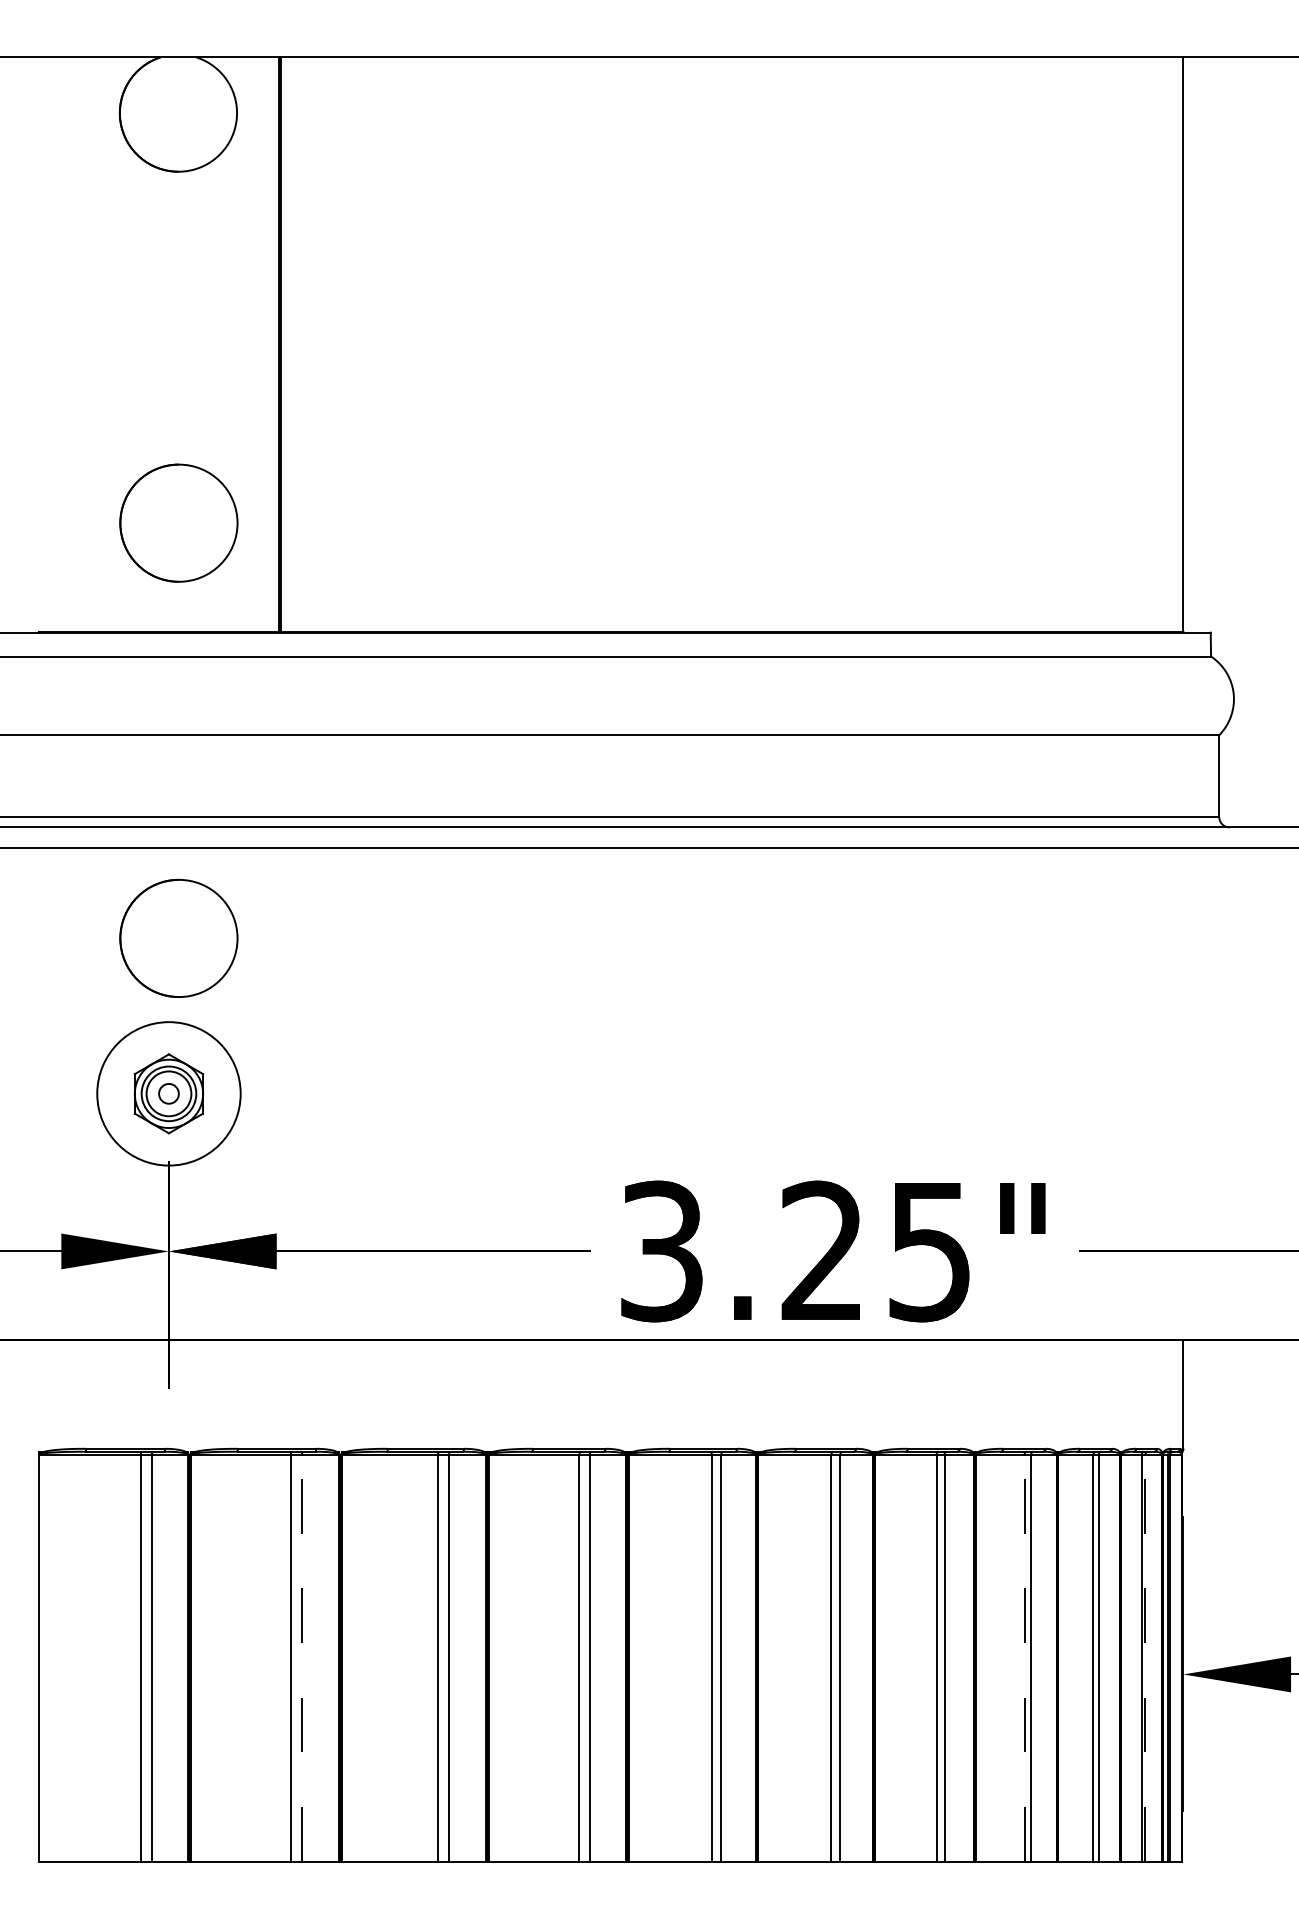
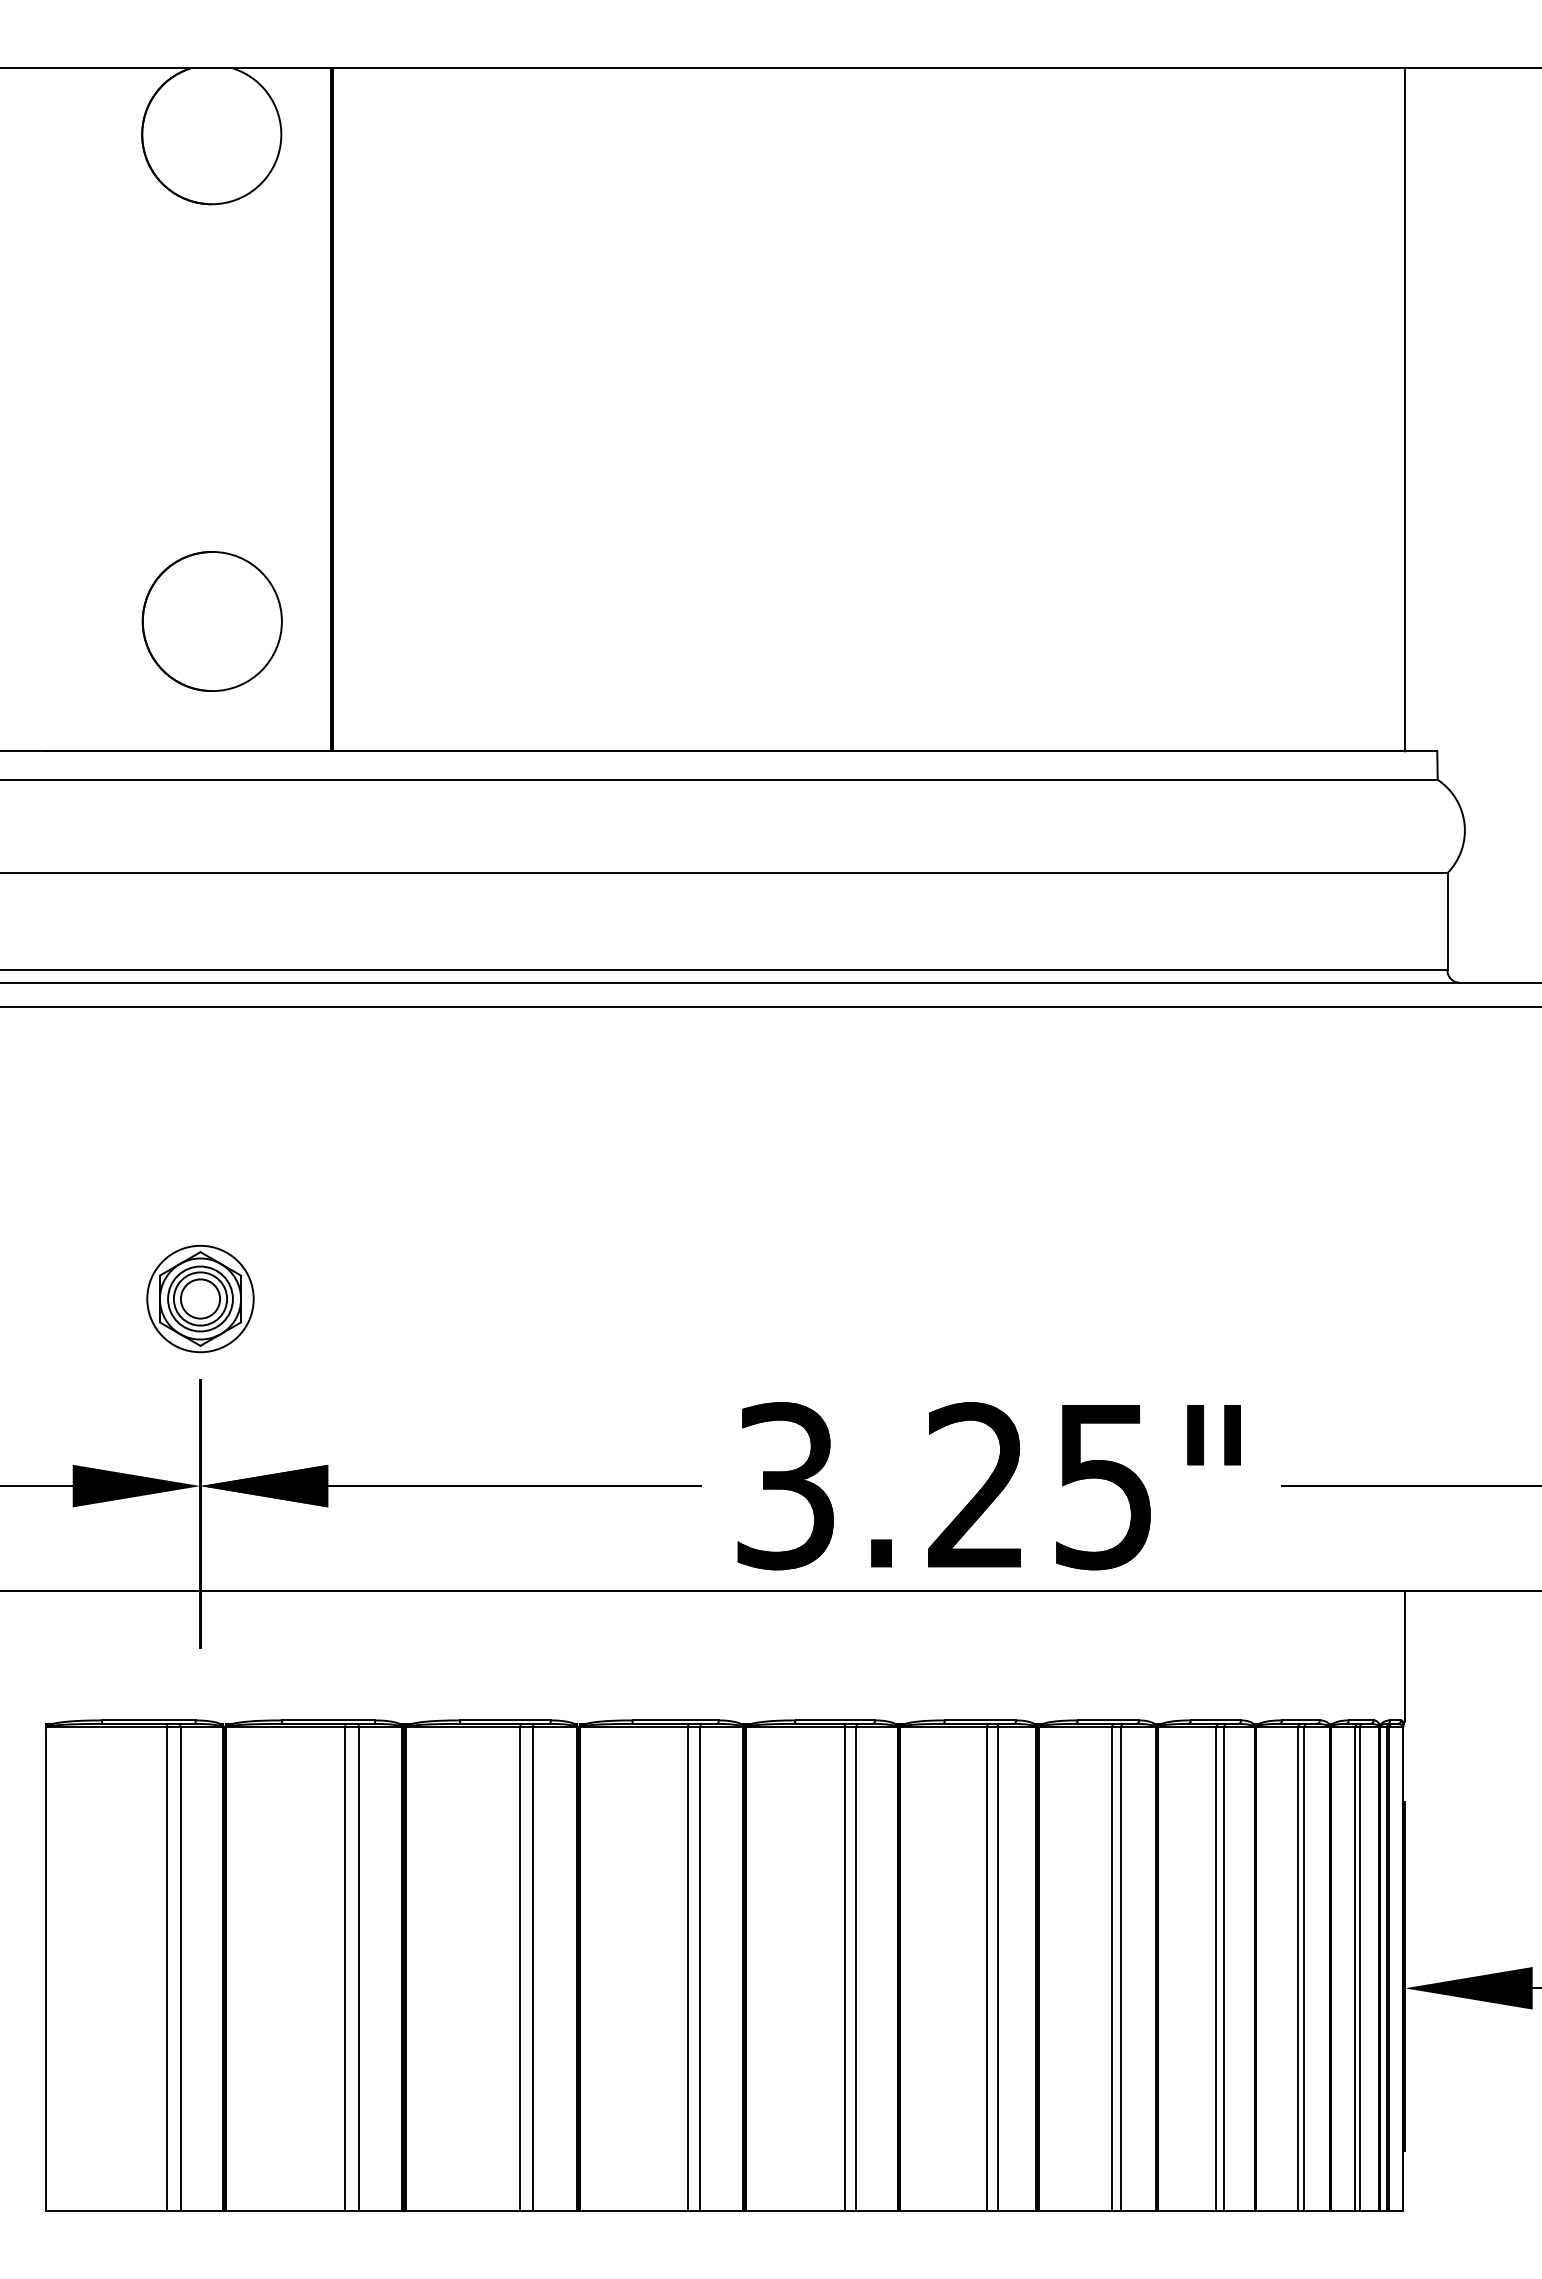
part: (178, 938) -> (211, 1114), removed
circle: (168, 1093) -> (200, 1298), size x0.62
circle: (168, 1093) -> (200, 1298), size x1.67
line: (302, 1658) -> (358, 1969), dashed -> solid
line: (1024, 1658) -> (1216, 1969), dashed -> solid
line: (1145, 1658) -> (1359, 1969), dashed -> solid

